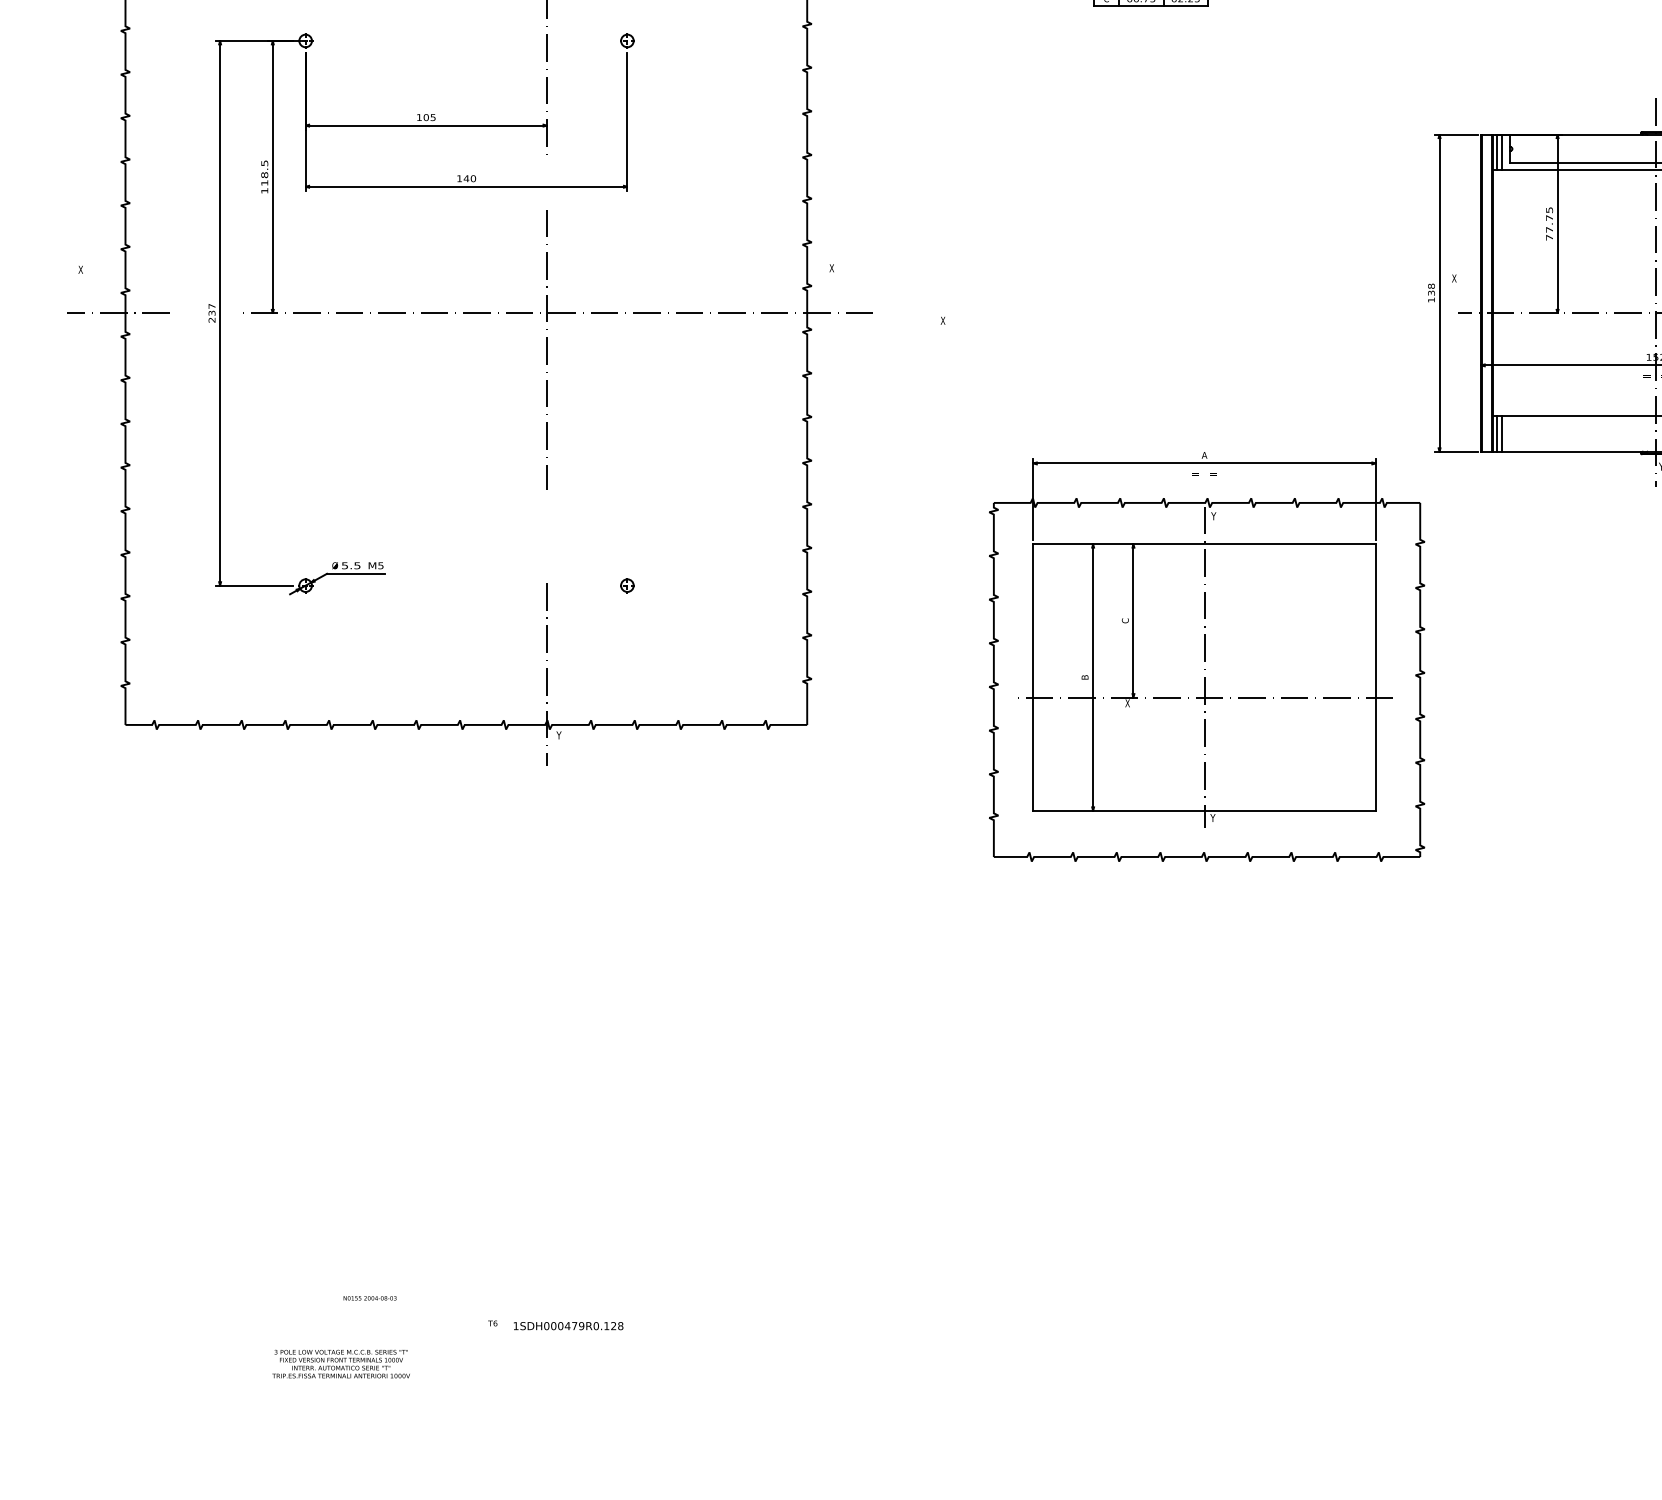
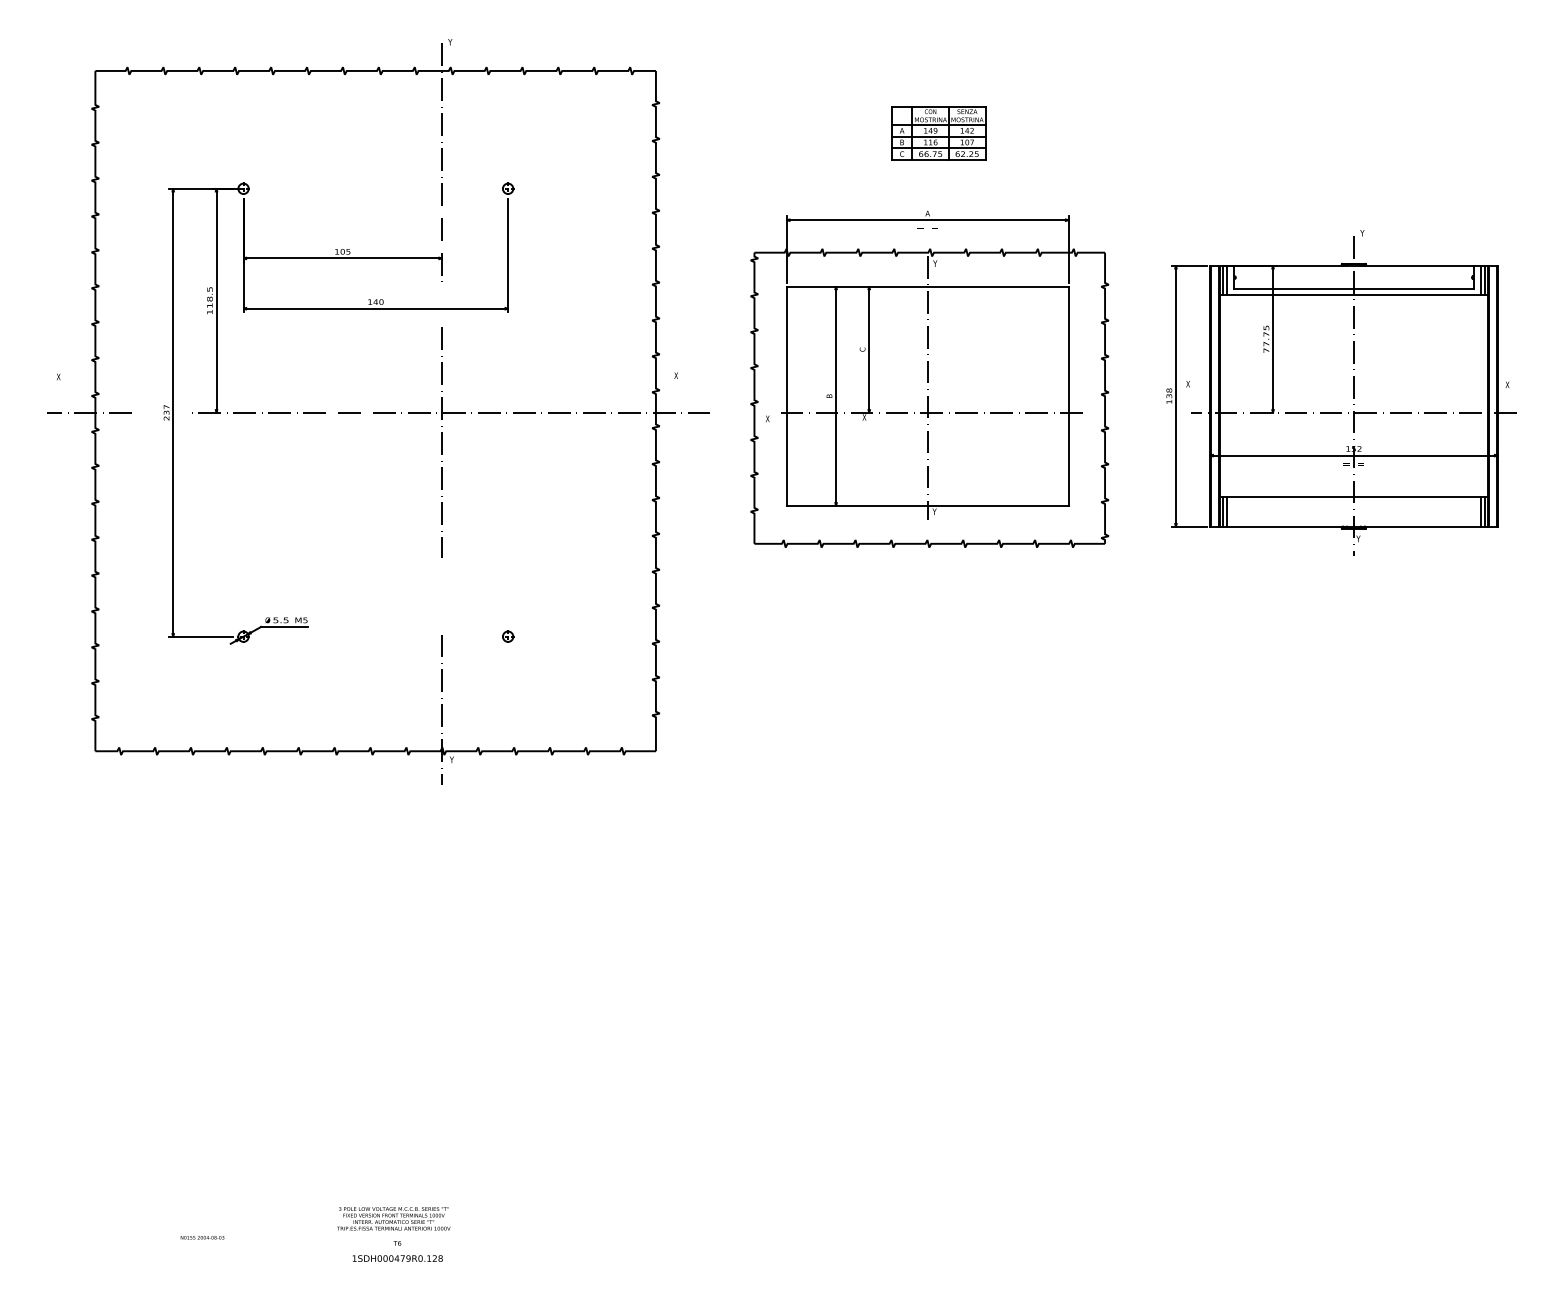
part: (1206, 655) -> (929, 378), moved
text: (370, 1298) -> (202, 1237), moved
text: (568, 1326) -> (397, 1258), moved
text: (340, 1363) -> (393, 1218), moved

